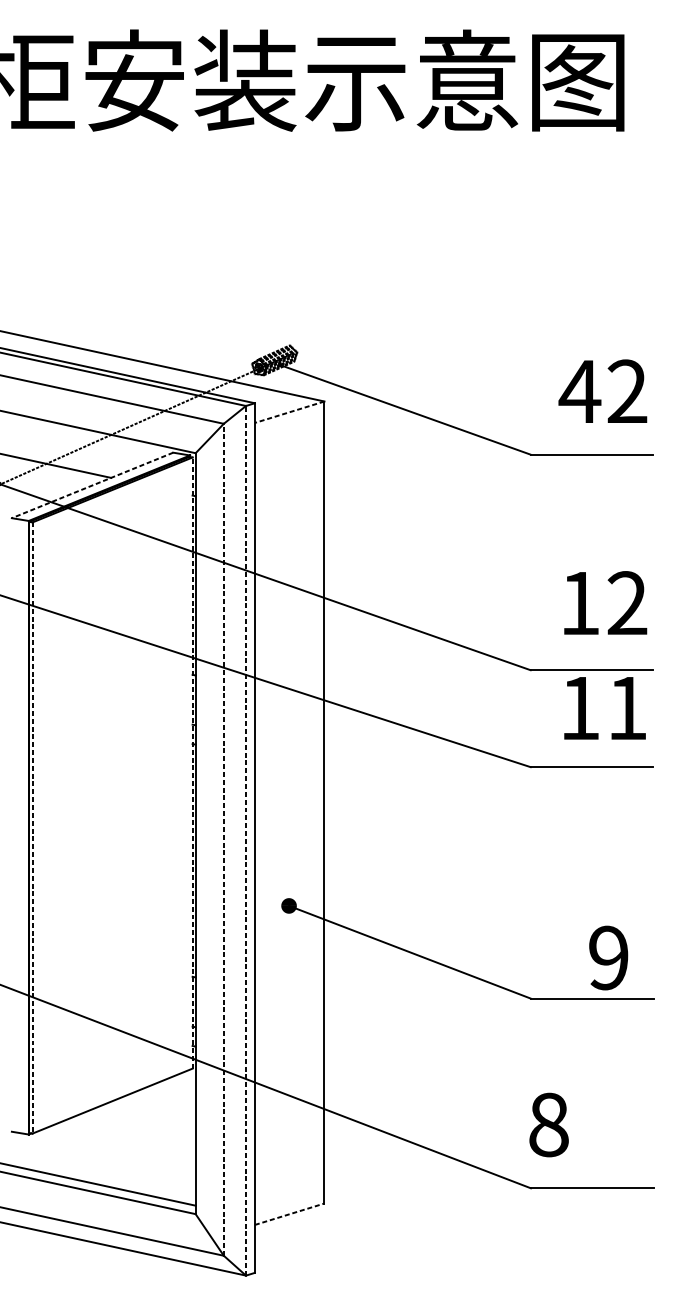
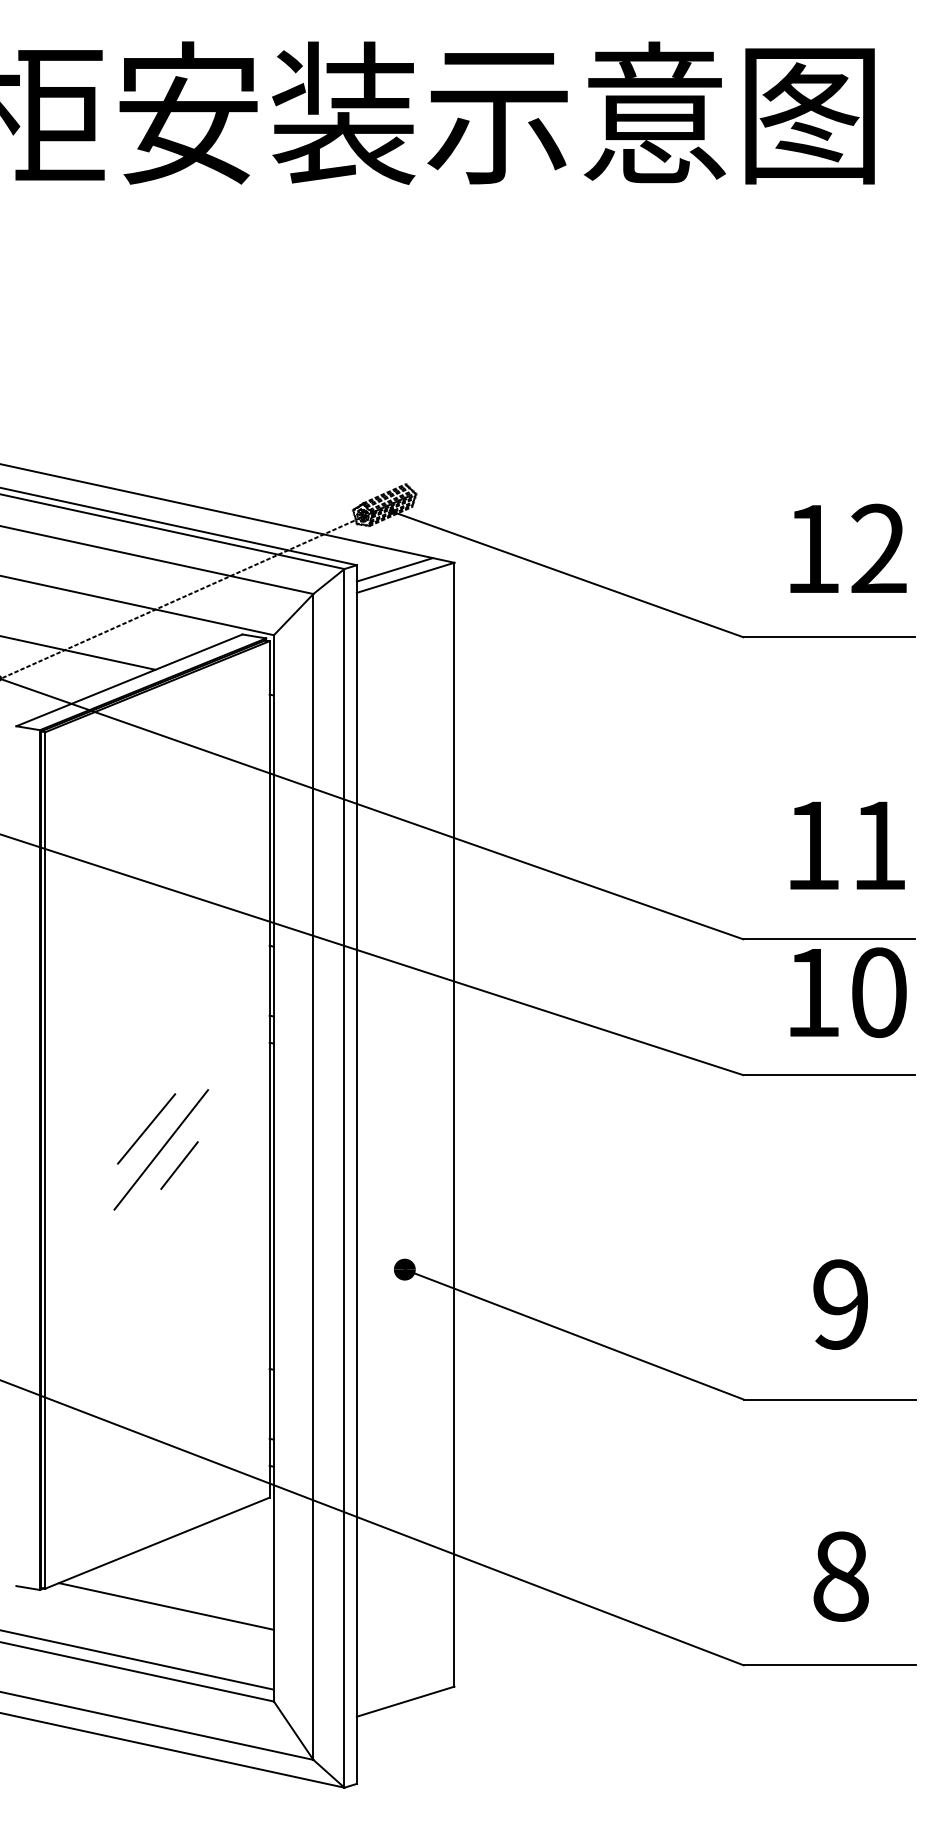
text: (579, 391) -> (812, 548), 42 -> 12
line: (281, 406) -> (394, 569), added
line: (289, 412) -> (405, 577), dashed -> solid
line: (91, 485) -> (128, 680), dashed -> solid
text: (627, 602) -> (878, 844), 12 -> 11
text: (627, 708) -> (879, 992), 11 -> 10
line: (192, 762) -> (269, 1068), dashed -> solid
line: (104, 805) -> (146, 1128), added
line: (115, 820) -> (161, 1149), added
line: (32, 828) -> (45, 1160), dashed -> solid
line: (128, 831) -> (179, 1165), added
line: (223, 839) -> (313, 1176), dashed -> solid
line: (246, 840) -> (344, 1177), dashed -> solid
text: (608, 957) -> (840, 1304), moved
text: (548, 1124) -> (840, 1576), moved
line: (118, 1146) -> (165, 1606), added
line: (290, 1214) -> (406, 1701), dashed -> solid

